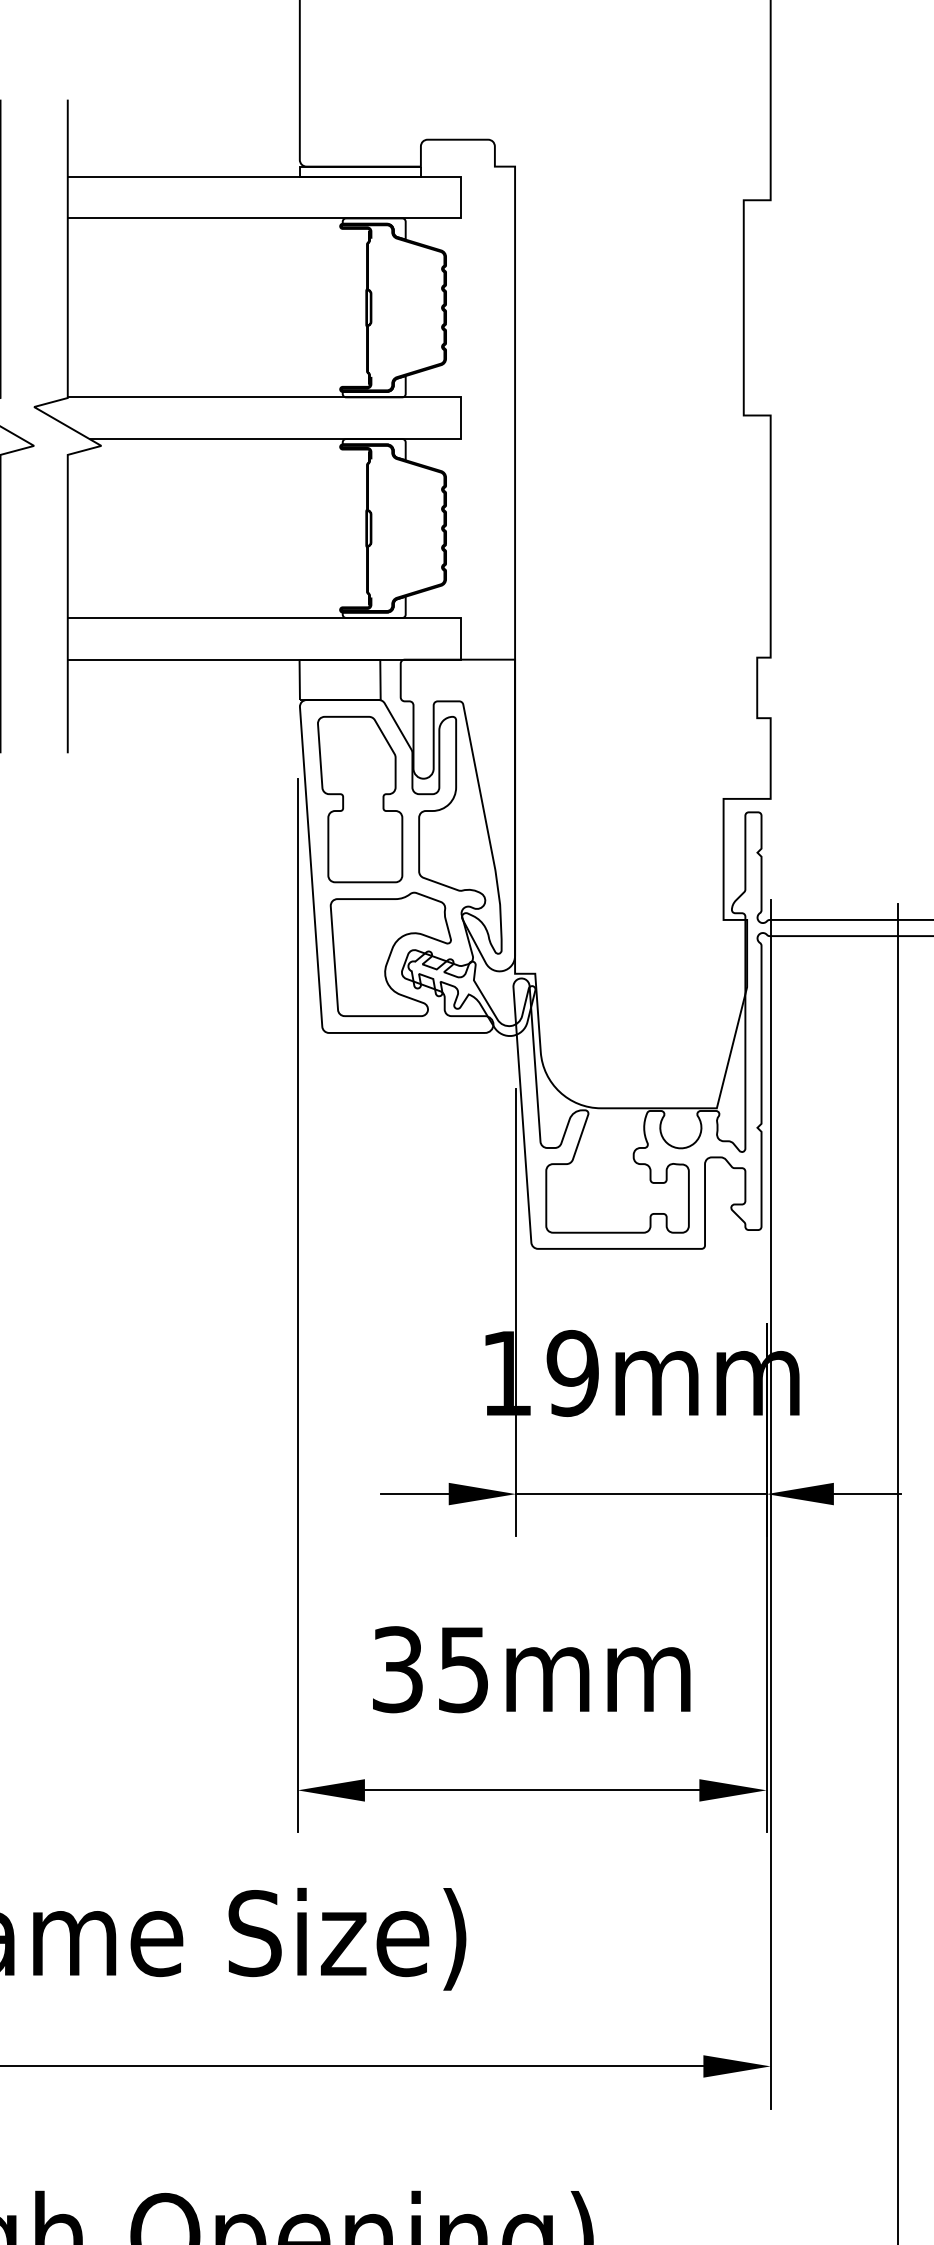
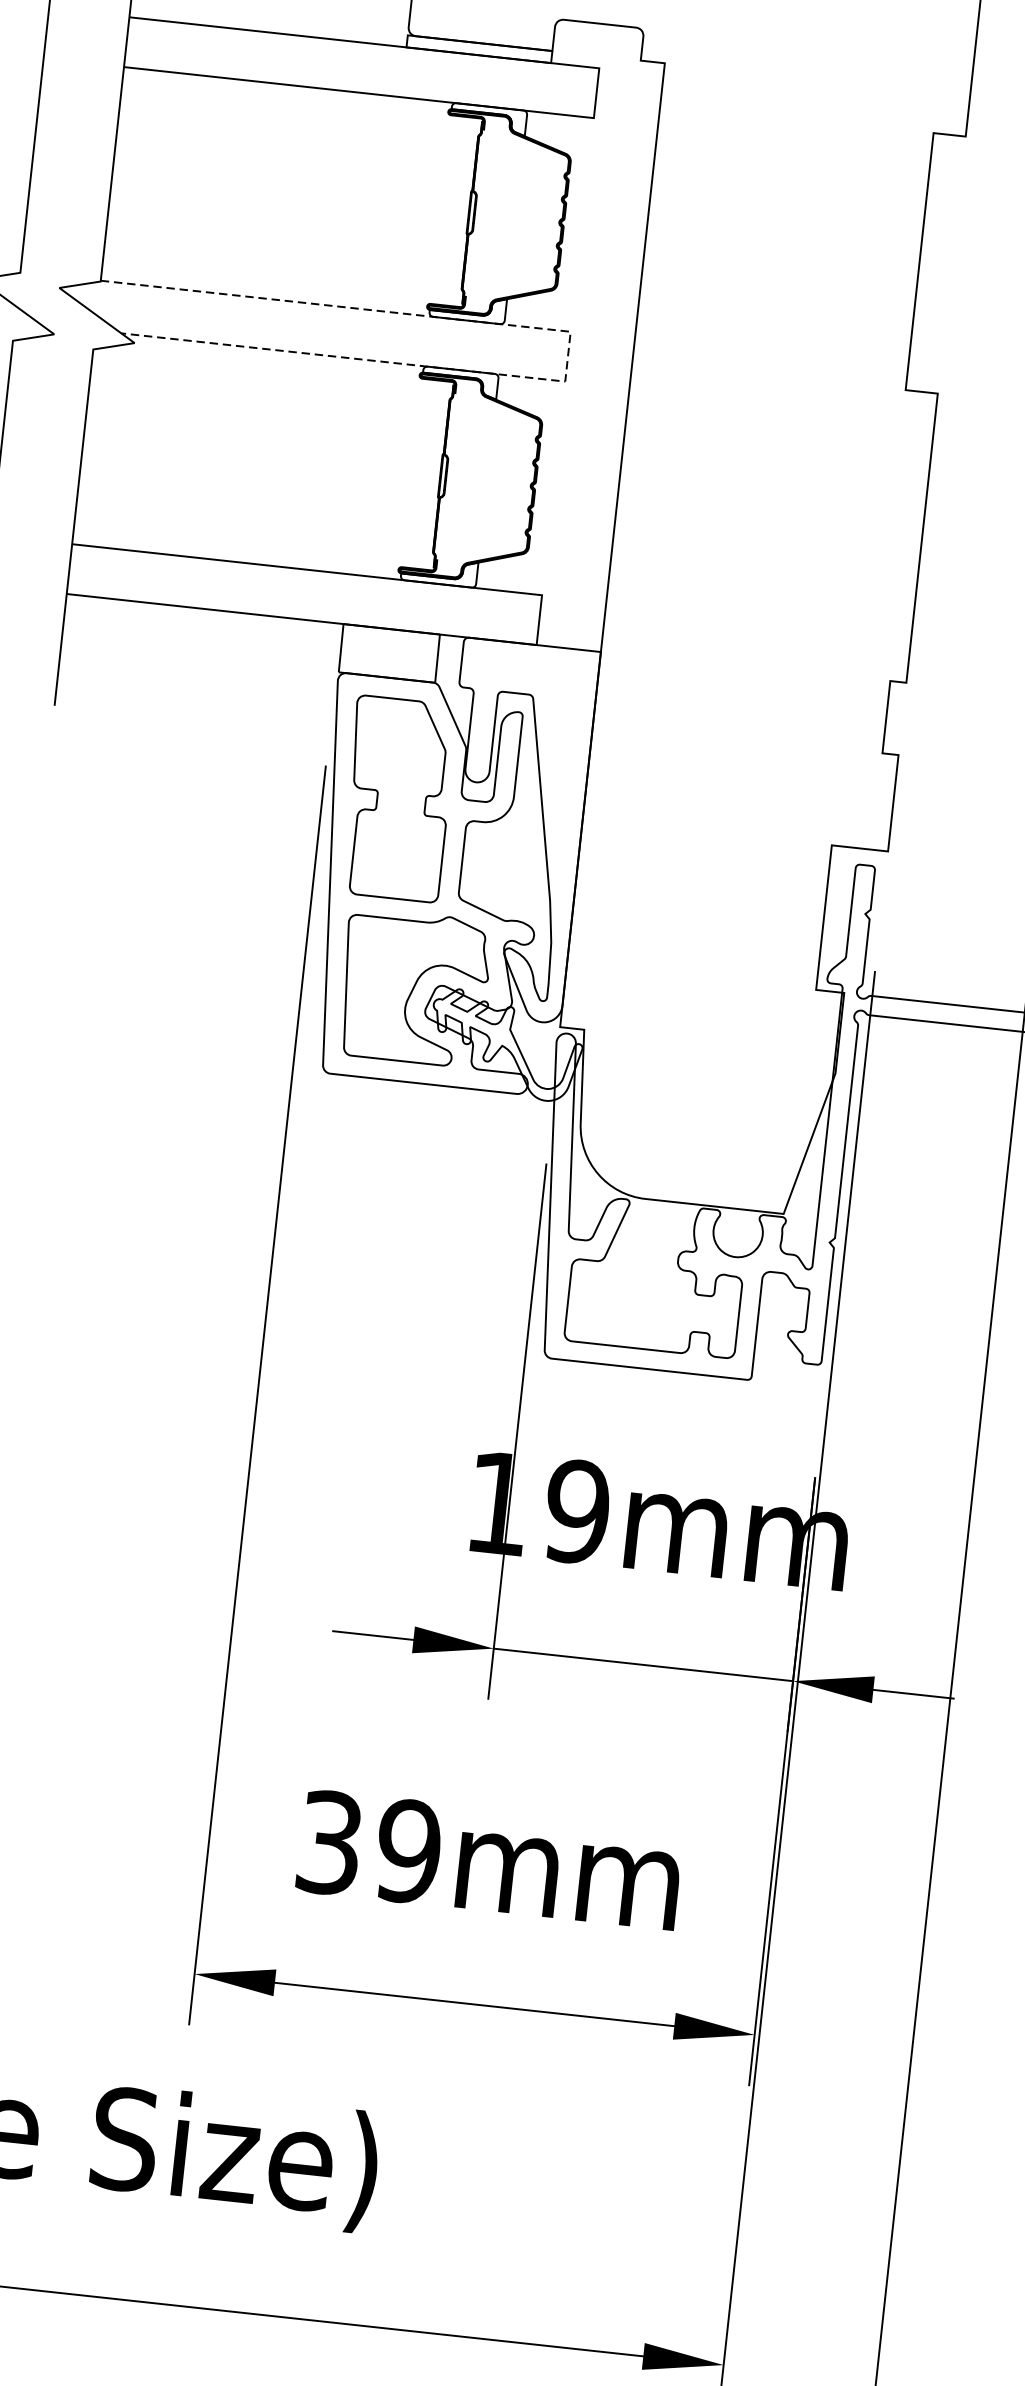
line: (461, 407) -> (569, 343), solid -> dashed
text: (463, 1669) -> (408, 1851), 35mm -> 39mm

